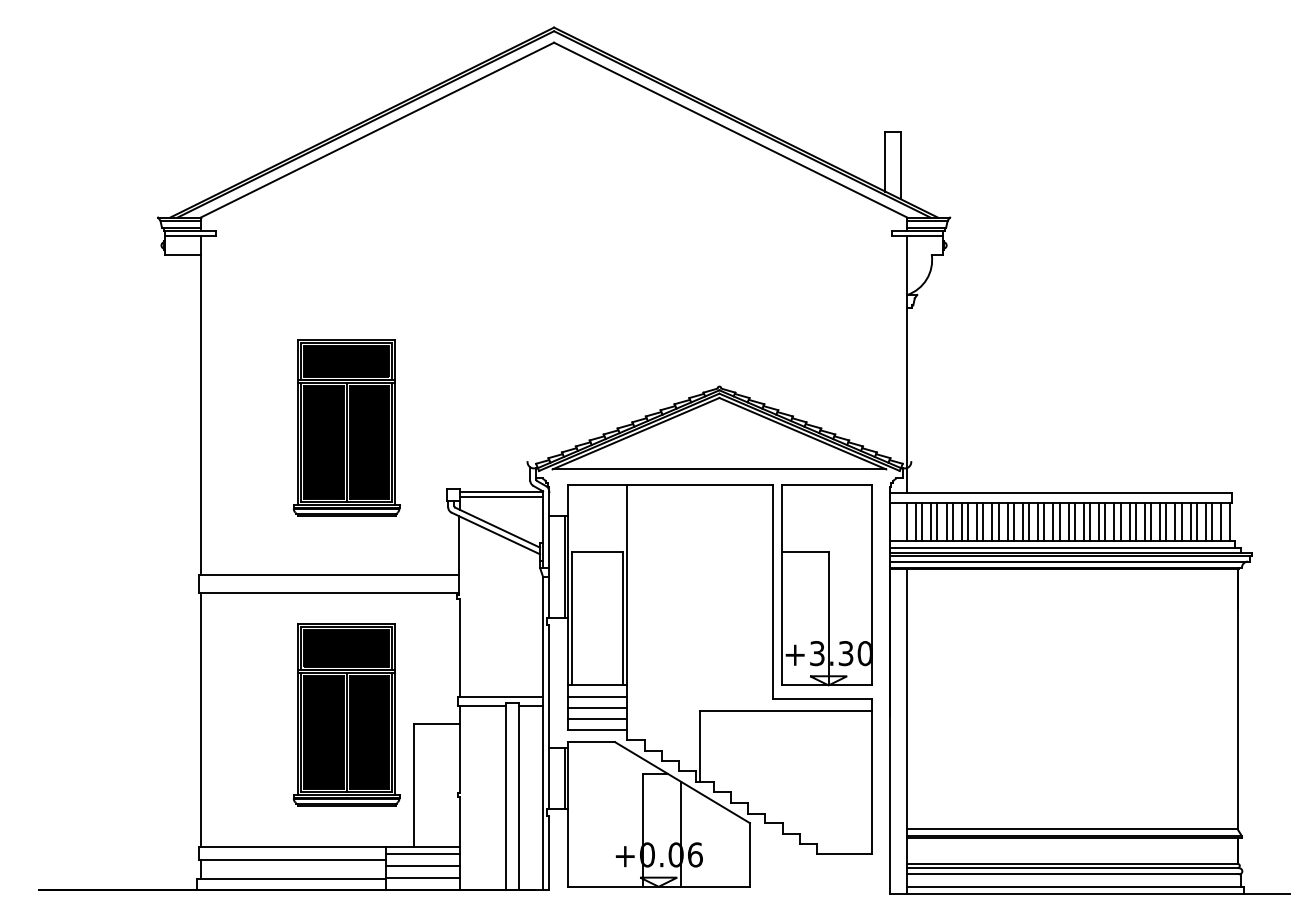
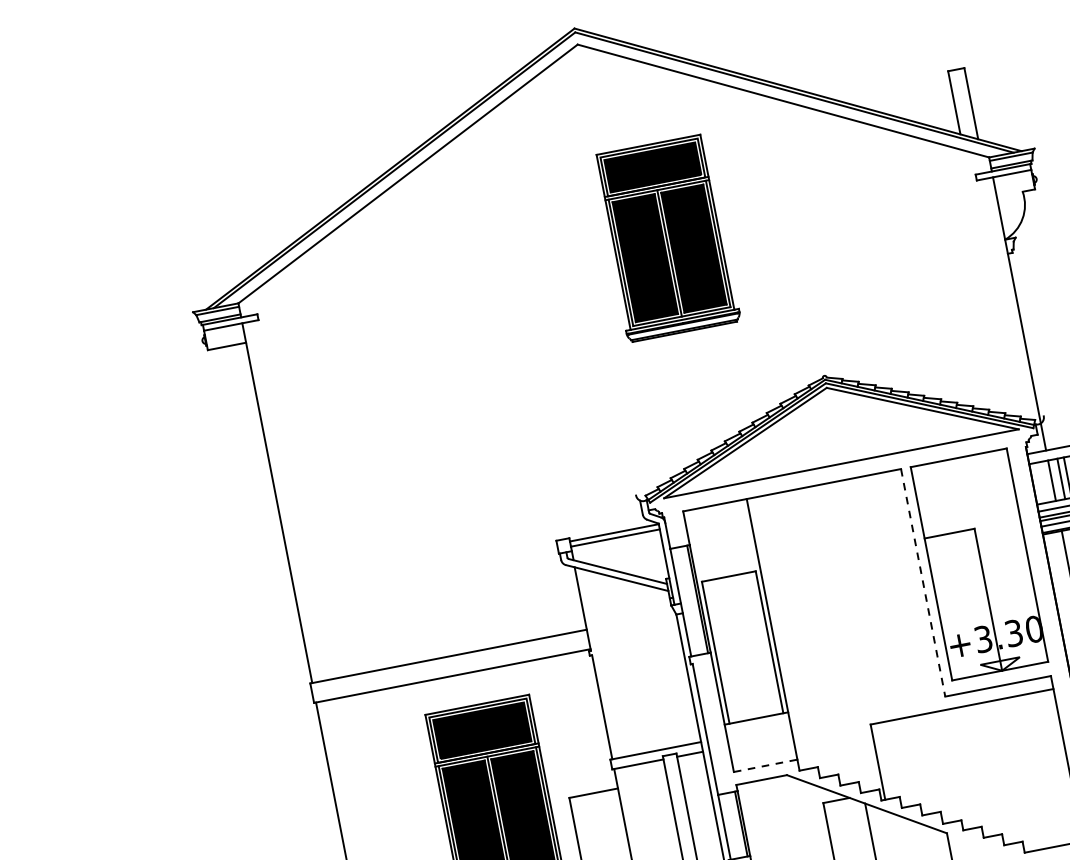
part: (346, 427) -> (666, 237), moved
line: (772, 592) -> (923, 583), solid -> dashed
line: (597, 696) -> (758, 730), removed
line: (597, 707) -> (761, 741), removed
line: (597, 718) -> (763, 753), removed
line: (597, 729) -> (765, 765), solid -> dashed

